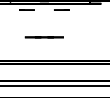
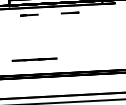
line: (43, 37) -> (33, 59), moved

